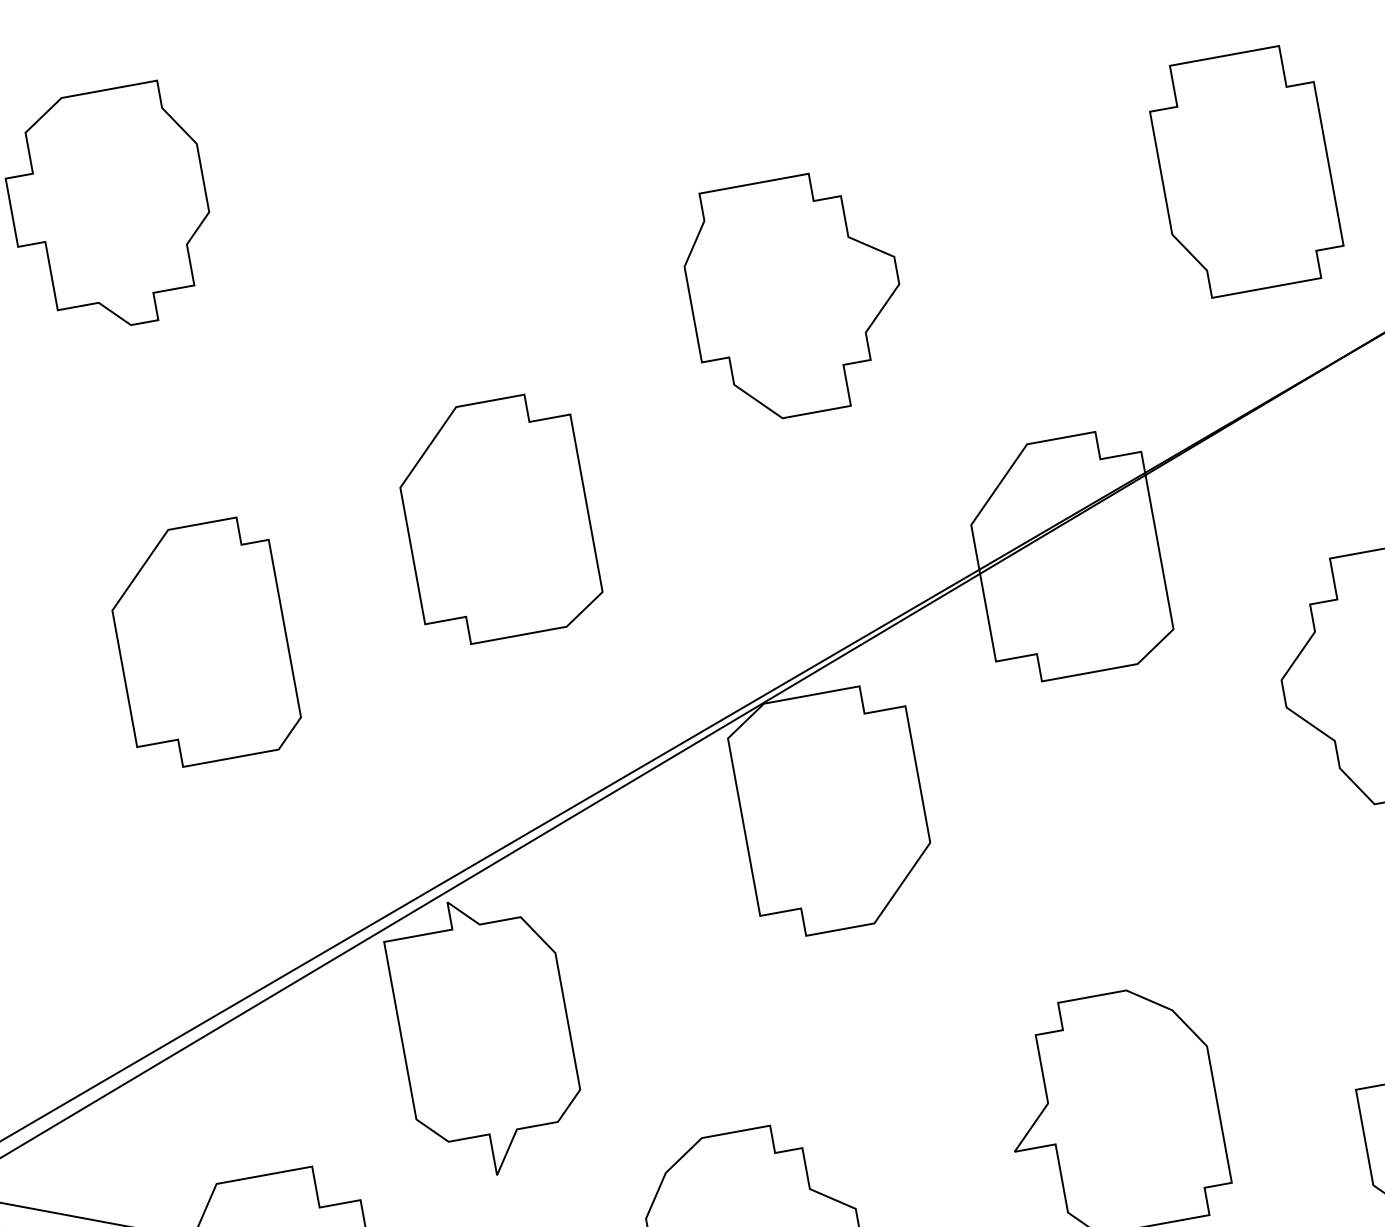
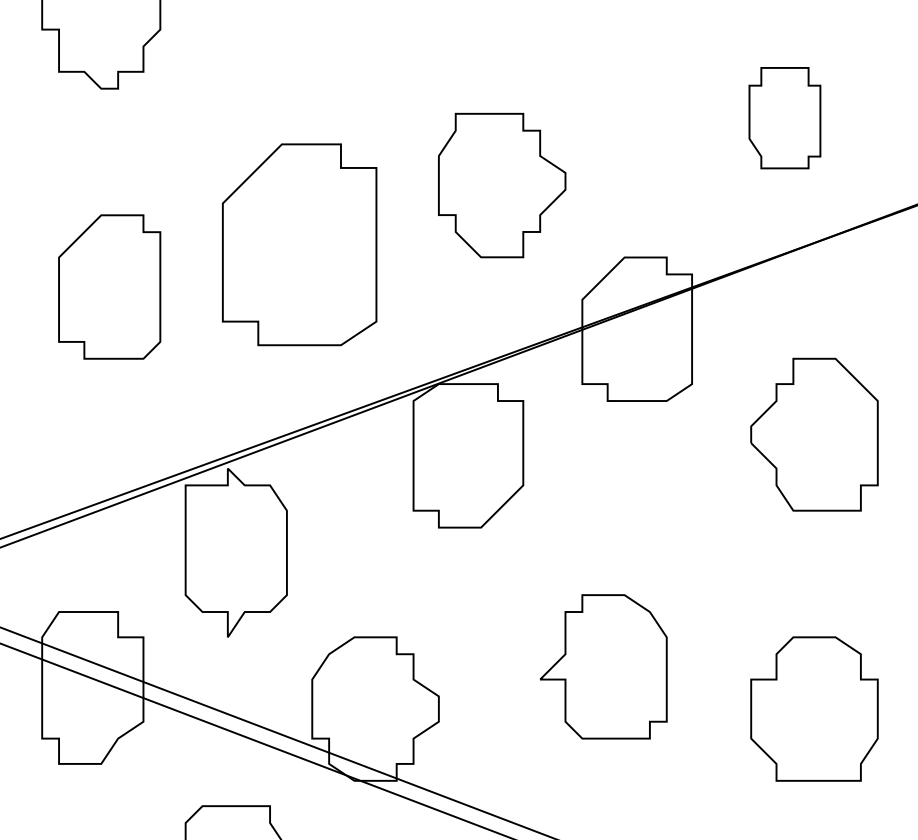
part: (1244, 170) -> (784, 117), size x0.7
part: (796, 295) -> (502, 185), moved
part: (497, 518) -> (299, 244), size x1.4

